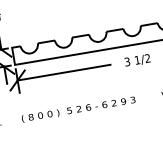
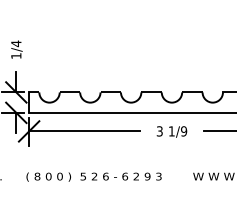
text: (148, 58) -> (184, 131), 1/2 -> 1/9

